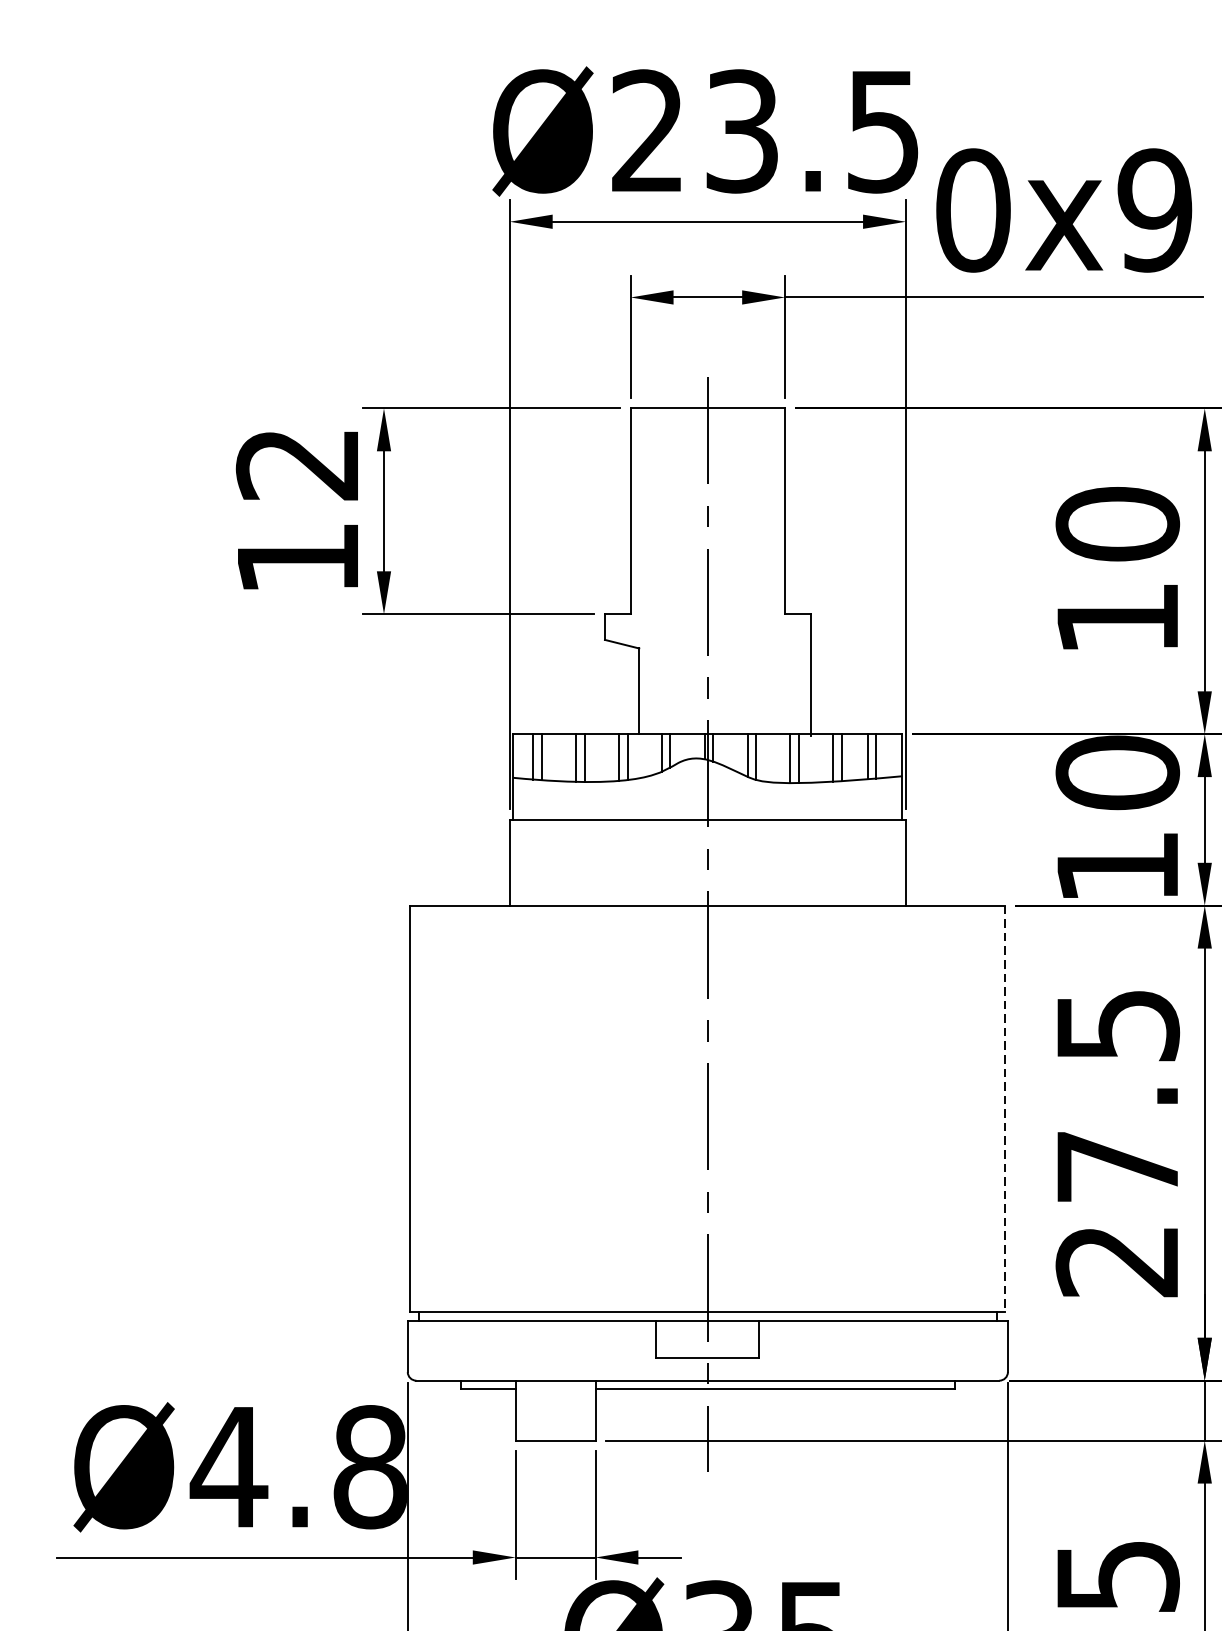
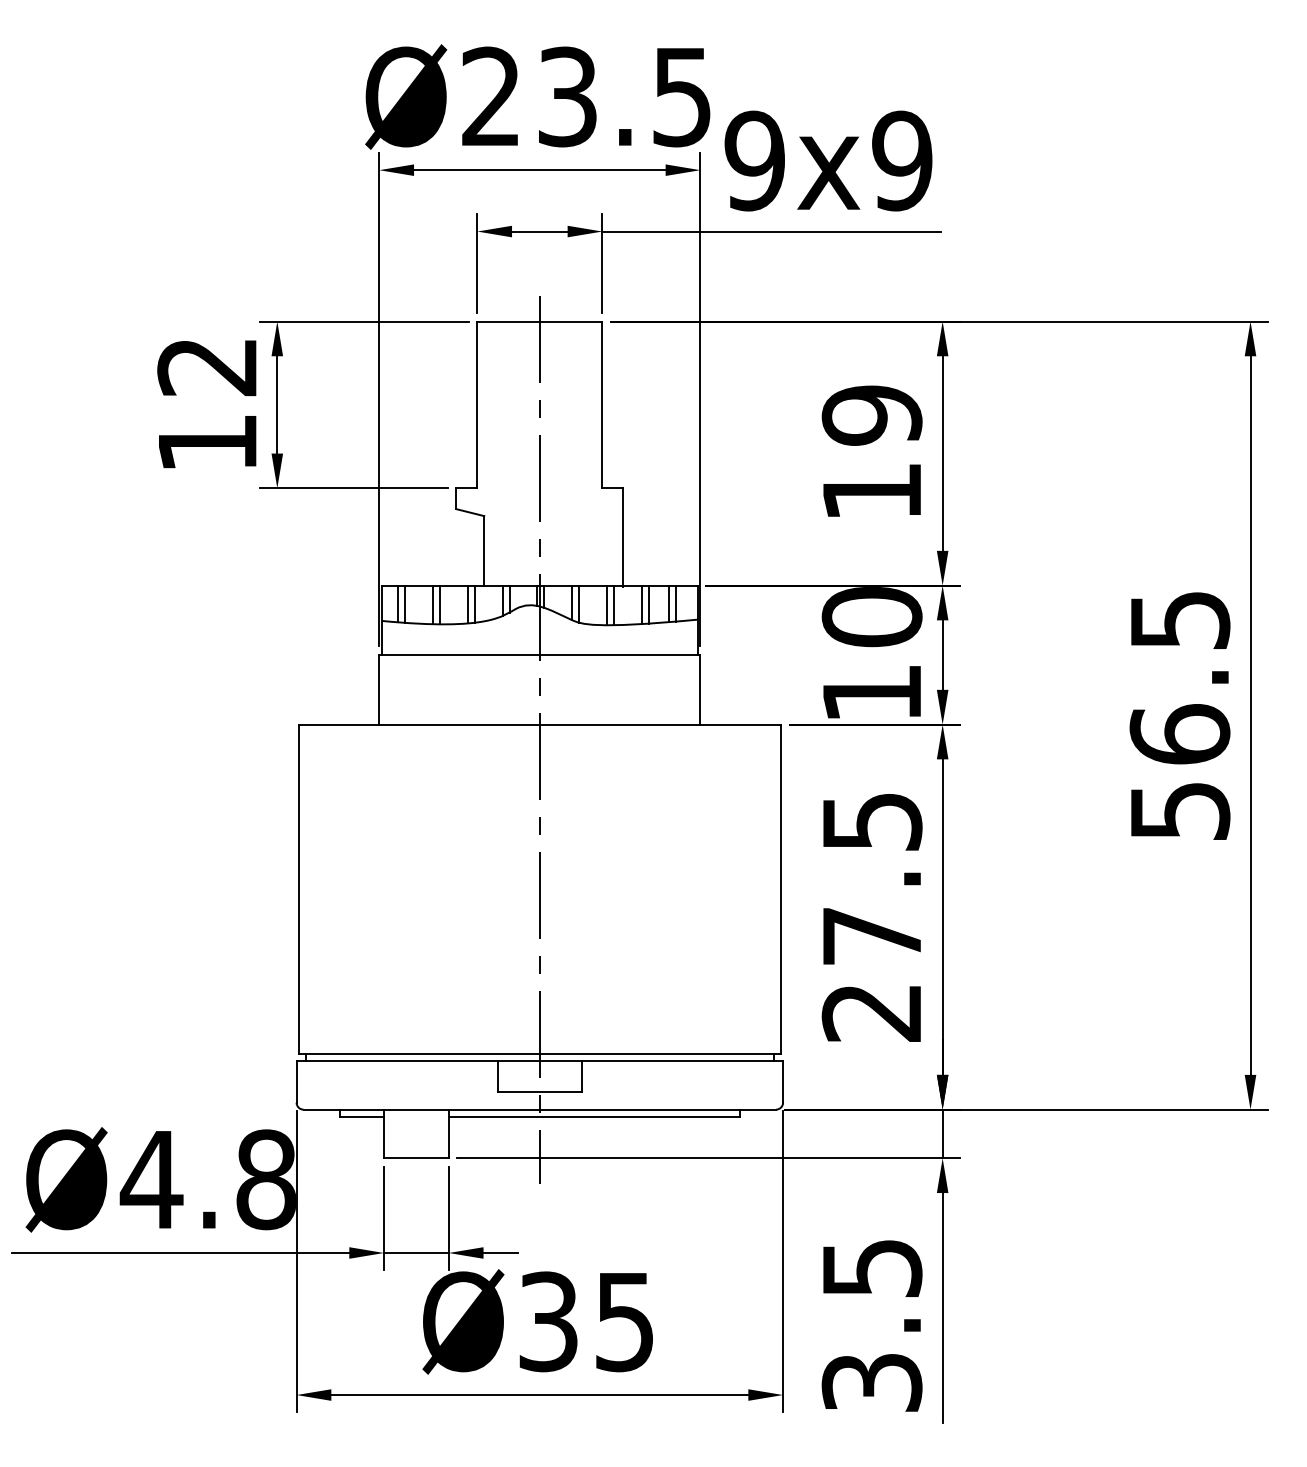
text: (972, 209) -> (754, 160), 0x9 -> 9x9
text: (1116, 524) -> (871, 415), 10 -> 19
line: (1005, 1109) -> (781, 889), dashed -> solid

